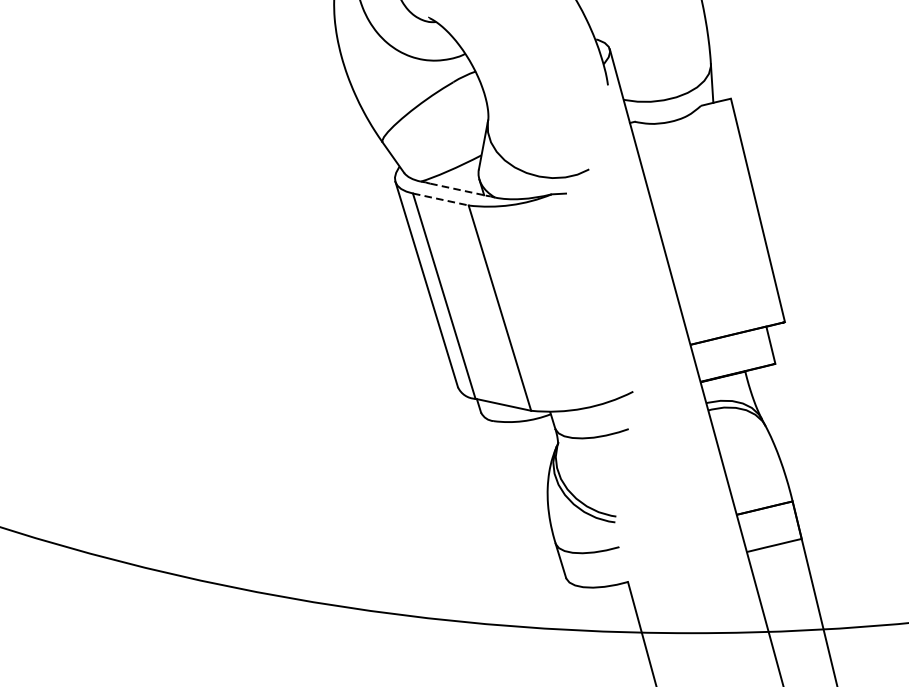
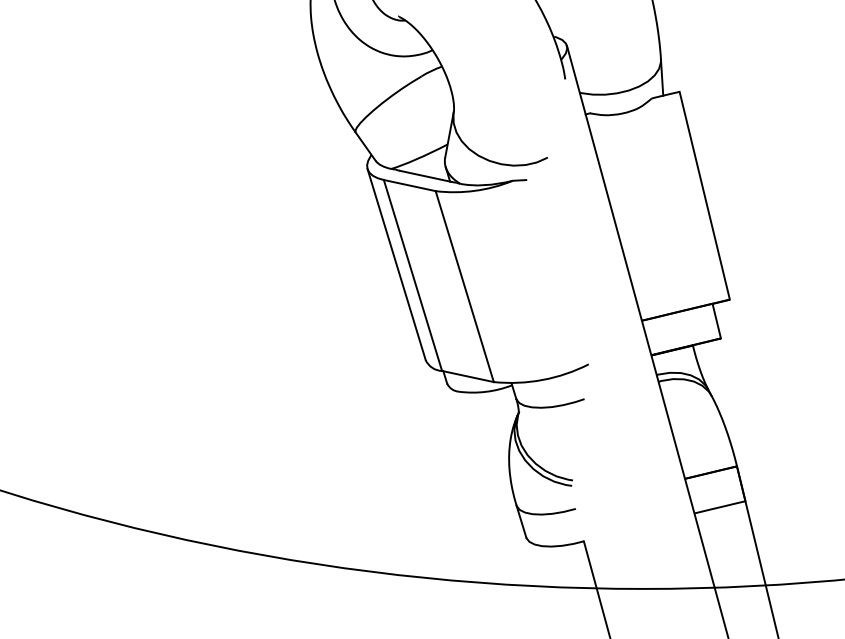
line: (458, 189) -> (426, 176), dashed -> solid
line: (441, 199) -> (410, 185), dashed -> solid

